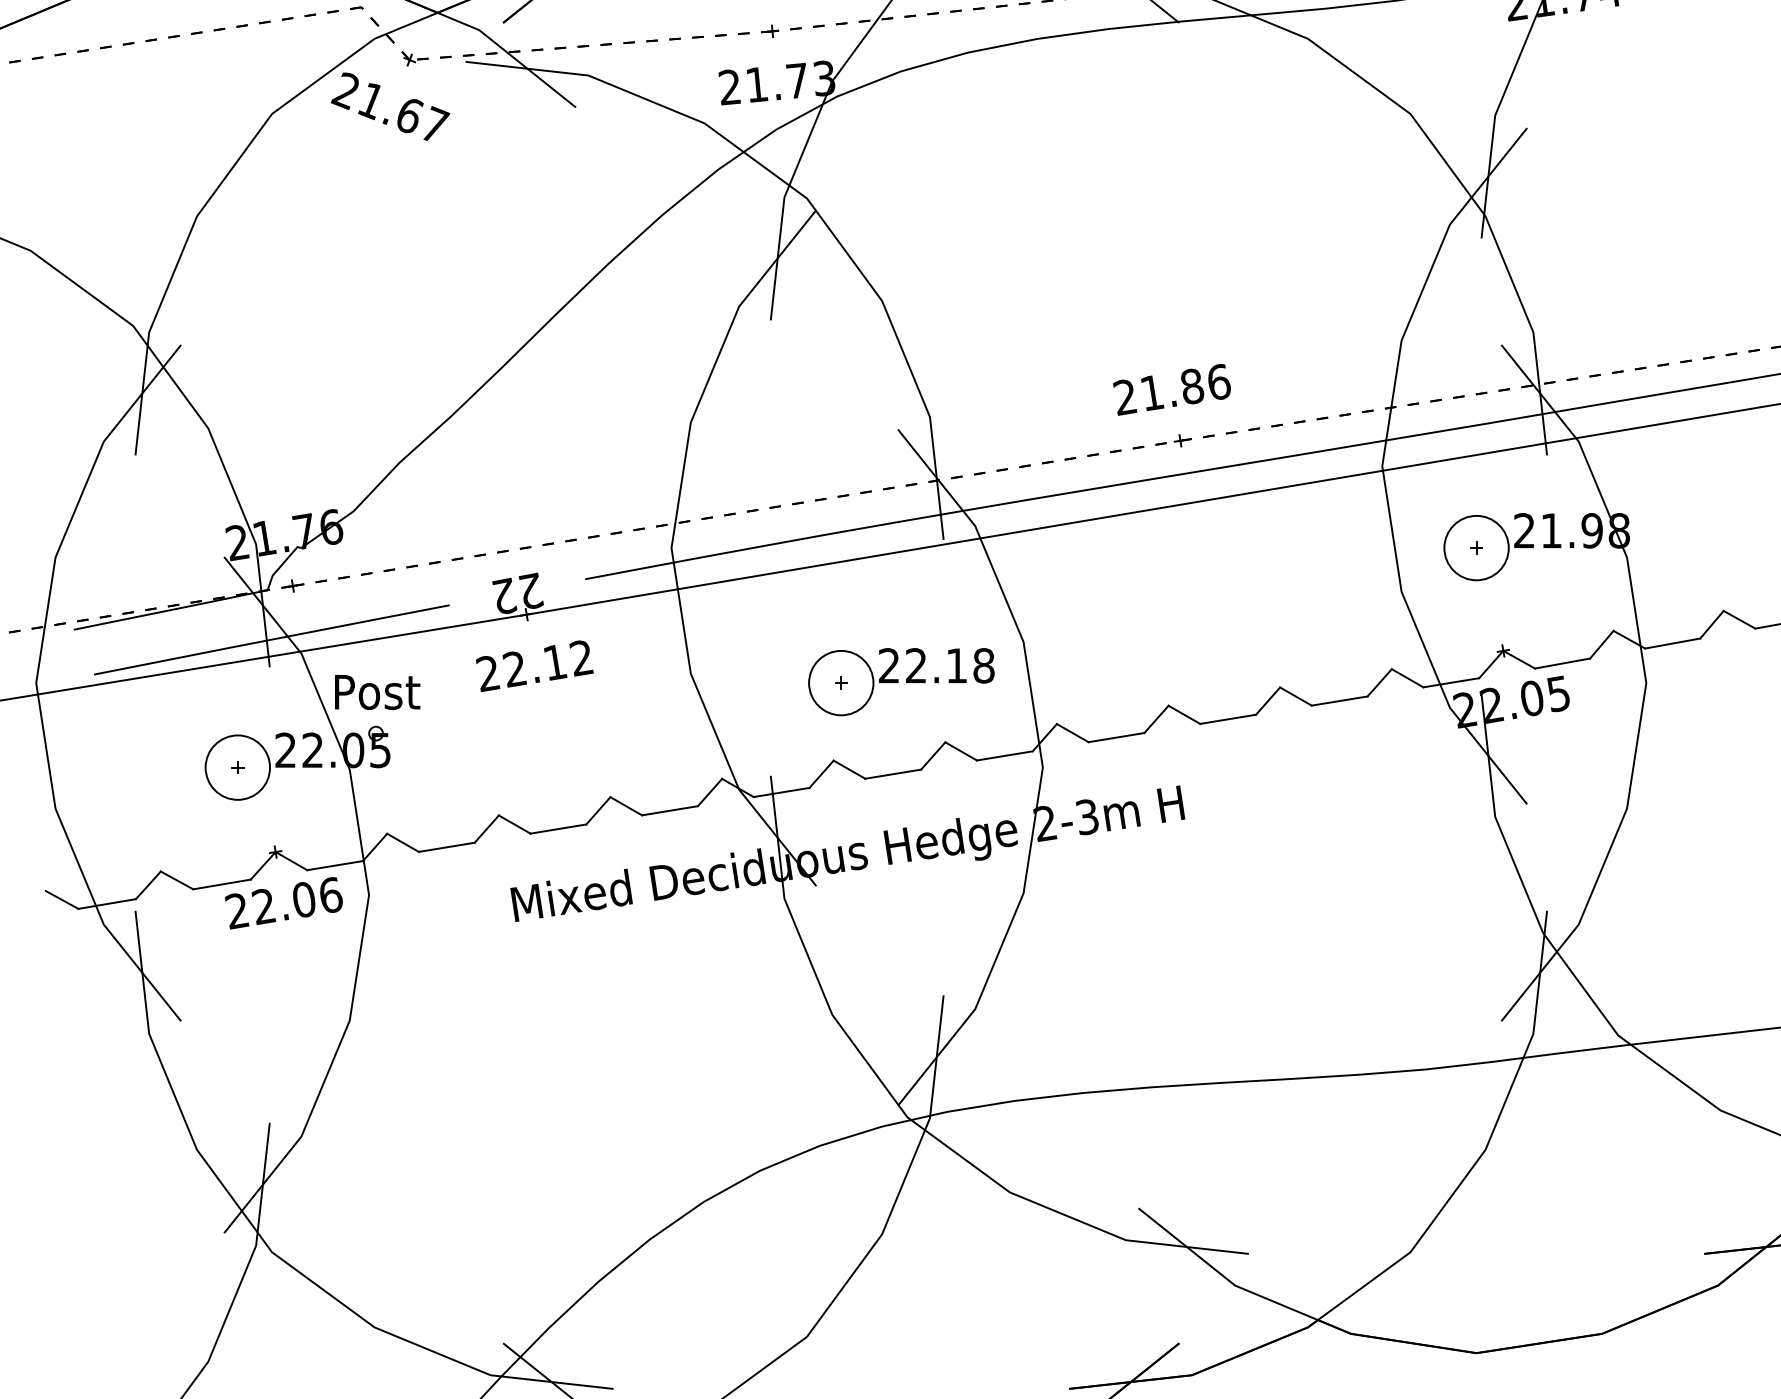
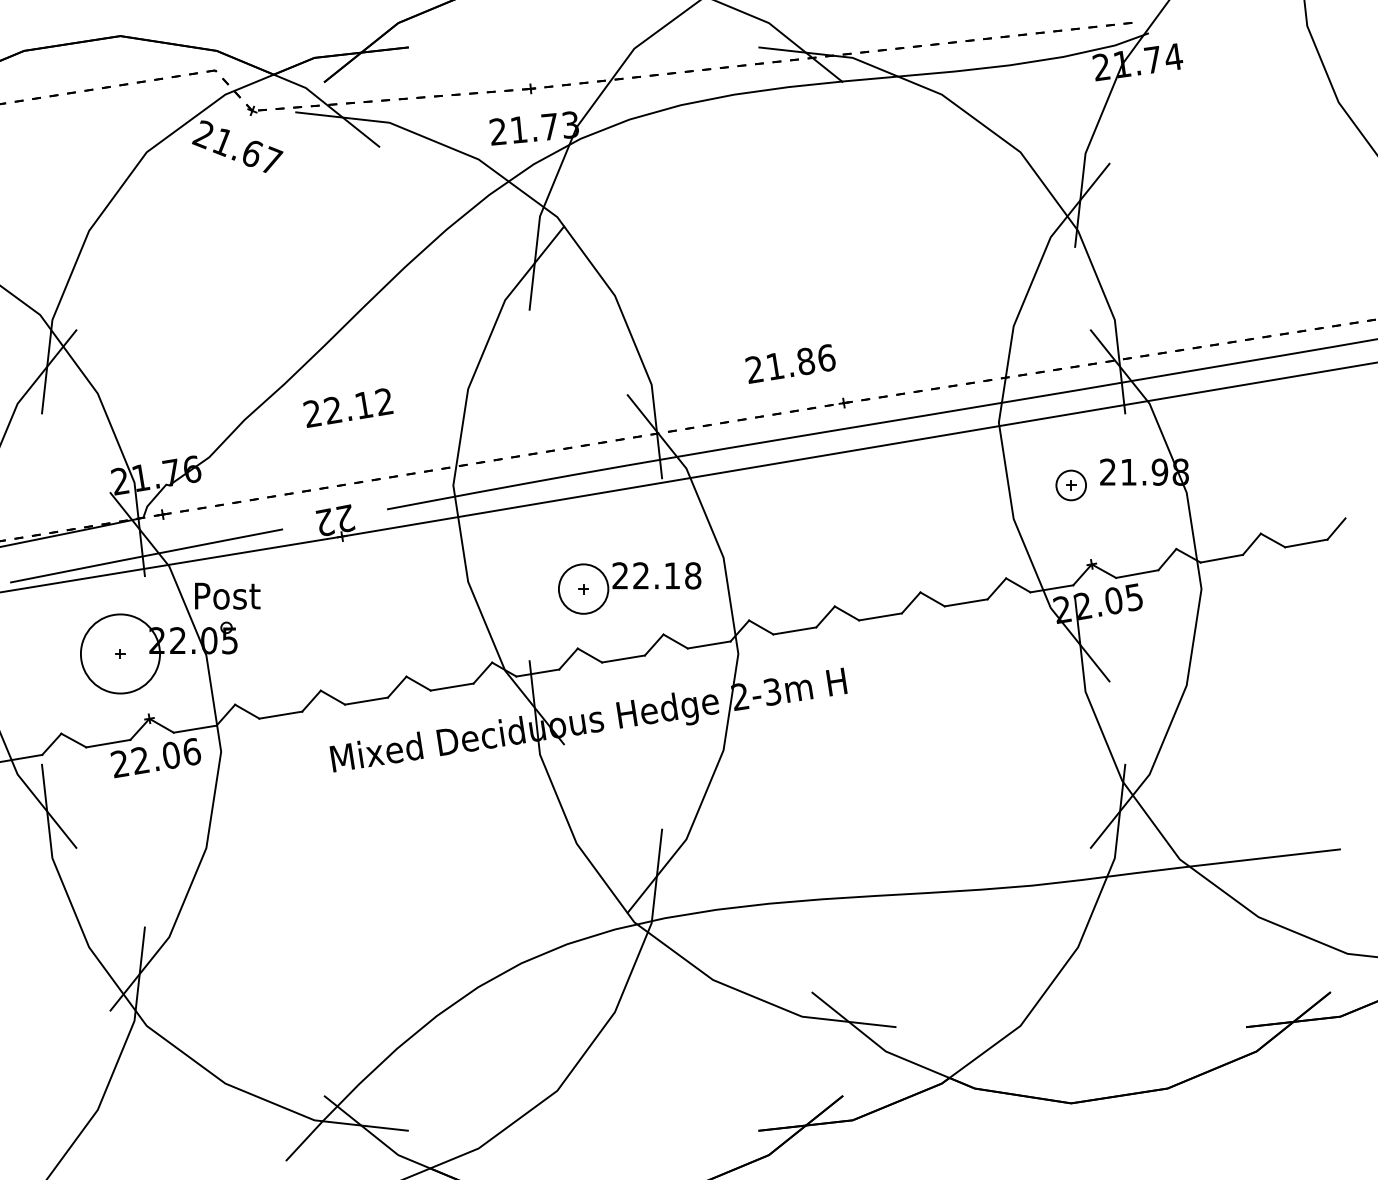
text: (1172, 389) -> (790, 363), moved
circle: (1475, 548) -> (1070, 485), size x0.6
text: (534, 665) -> (348, 407), moved
circle: (237, 767) -> (120, 653), size x1.6

